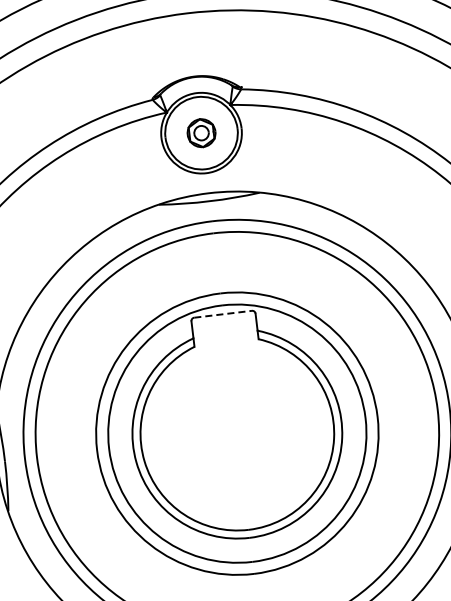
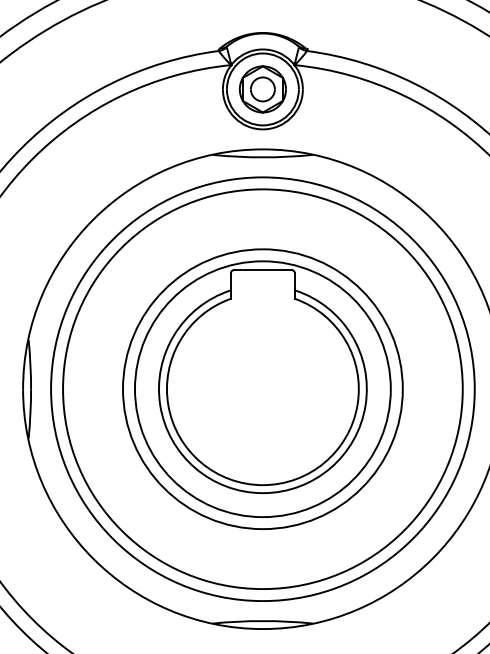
part: (201, 133) -> (262, 89), size x1.67
line: (222, 314) -> (262, 270), dashed -> solid

